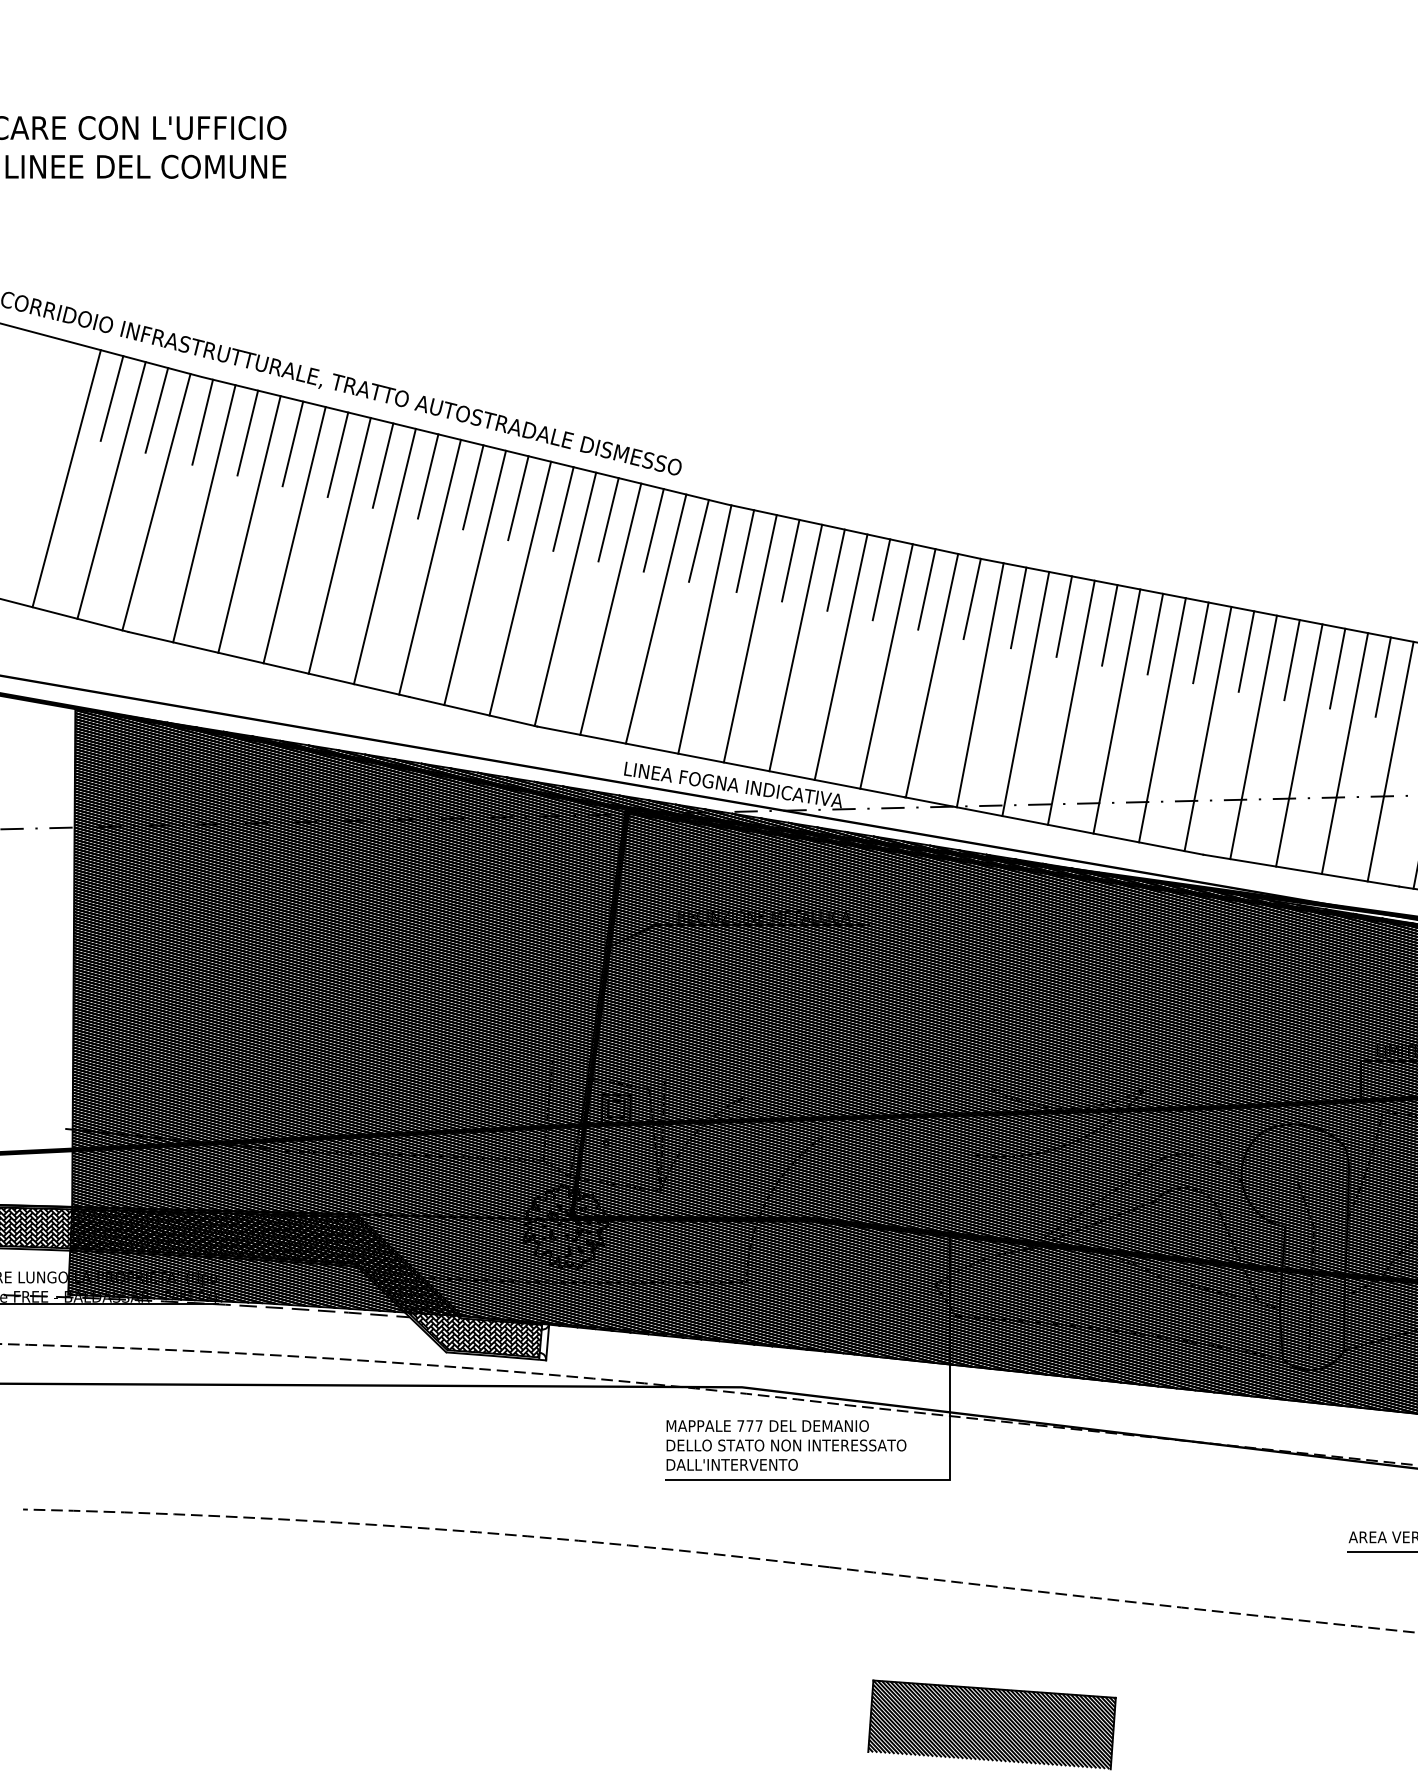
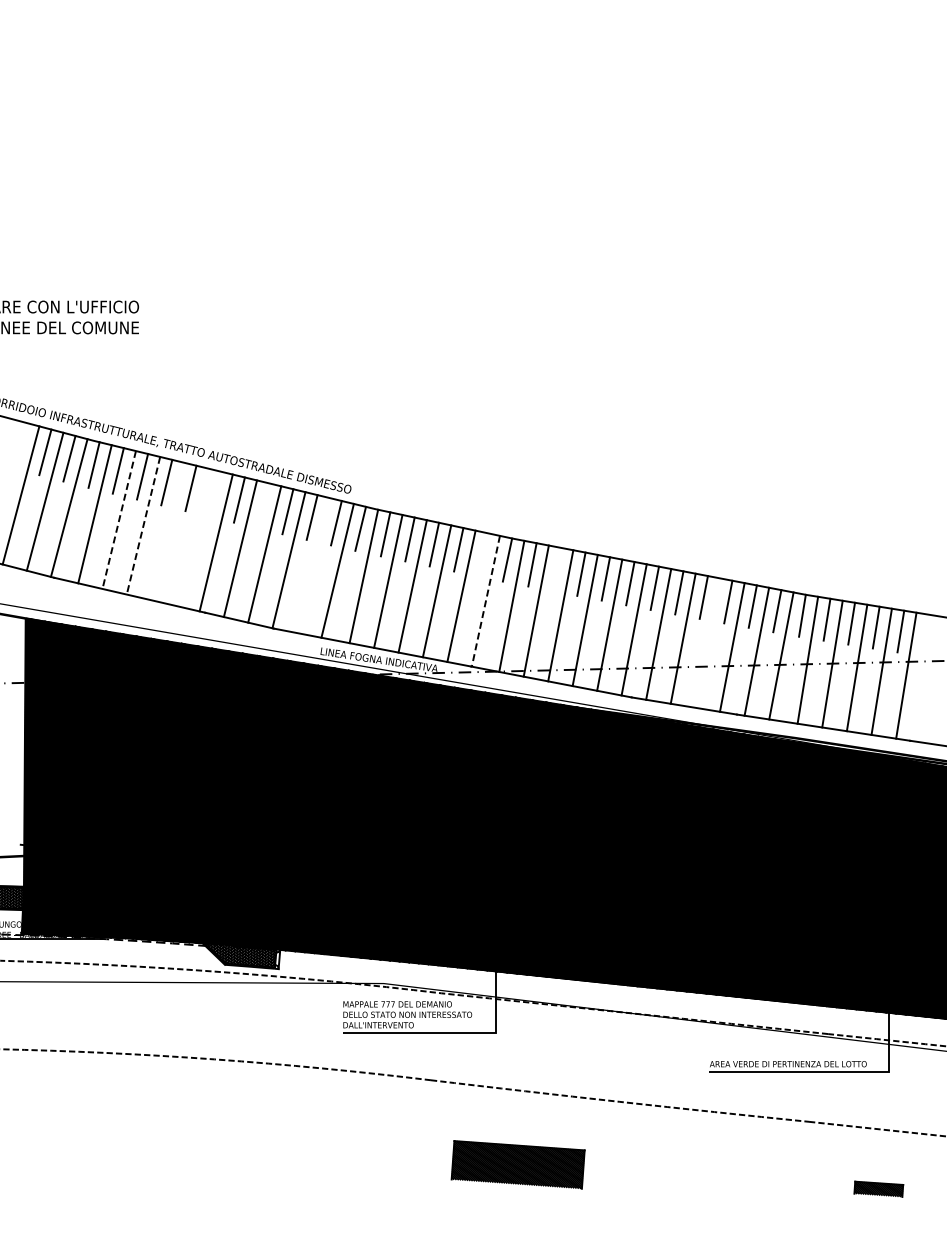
line: (426, 475) -> (214, 493), removed
line: (518, 497) -> (263, 505), removed
line: (249, 525) -> (119, 520), solid -> dashed
line: (294, 534) -> (143, 525), solid -> dashed
line: (339, 545) -> (167, 531), removed
line: (383, 555) -> (191, 536), removed
line: (925, 588) -> (482, 554), removed
line: (609, 609) -> (312, 565), removed
line: (1063, 616) -> (556, 569), removed
line: (931, 676) -> (485, 601), solid -> dashed
line: (1344, 752) -> (707, 642), removed

